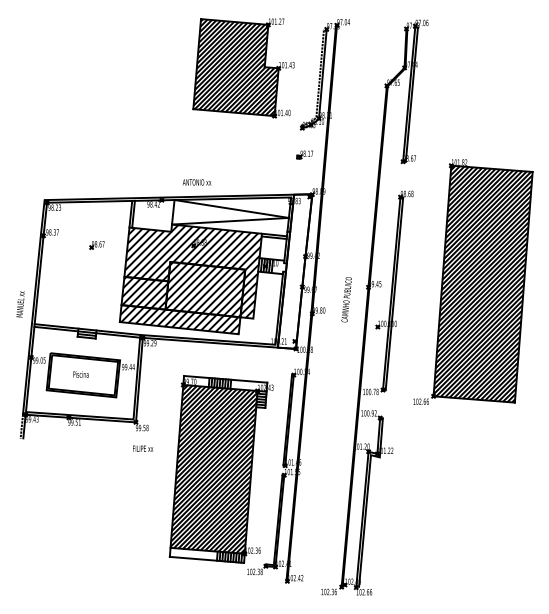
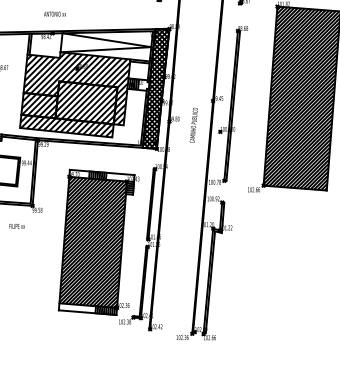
text: (196, 182) -> (54, 14), moved
hatch: (295, 271) -> (156, 88), added
text: (346, 299) -> (193, 125), moved
text: (143, 448) -> (17, 226), moved

